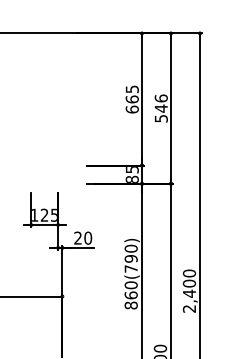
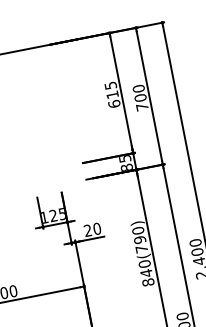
text: (131, 99) -> (111, 95), 665 -> 615
text: (160, 108) -> (139, 98), 546 -> 700
text: (130, 295) -> (145, 273), 860(790) -> 840(790)

